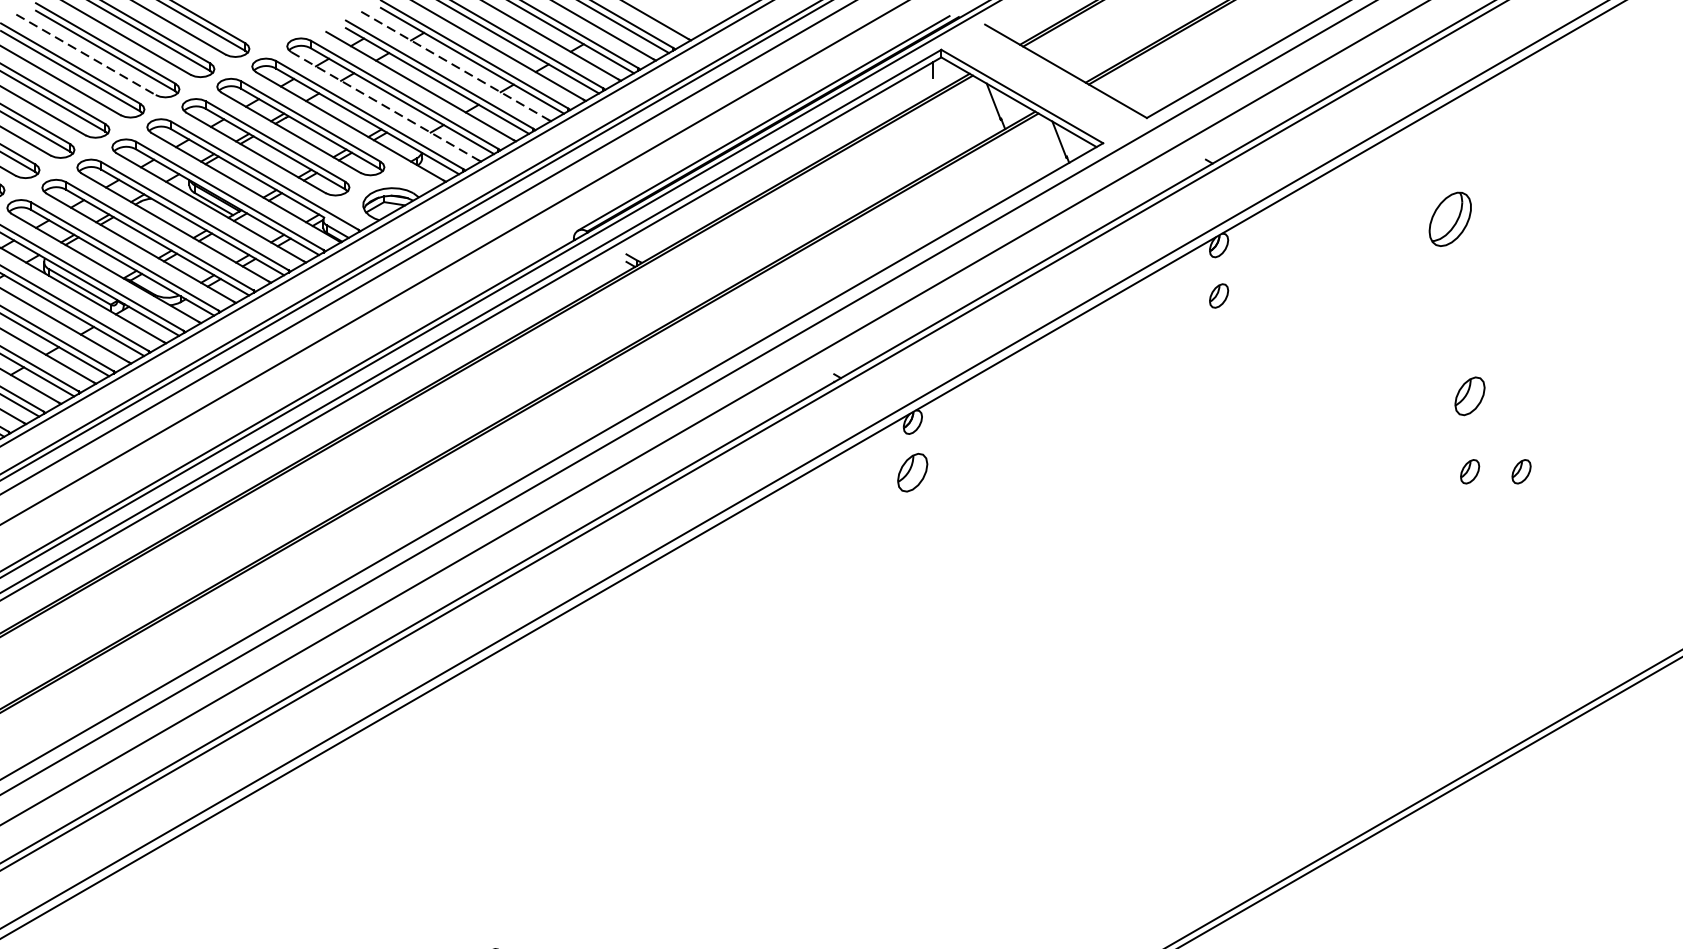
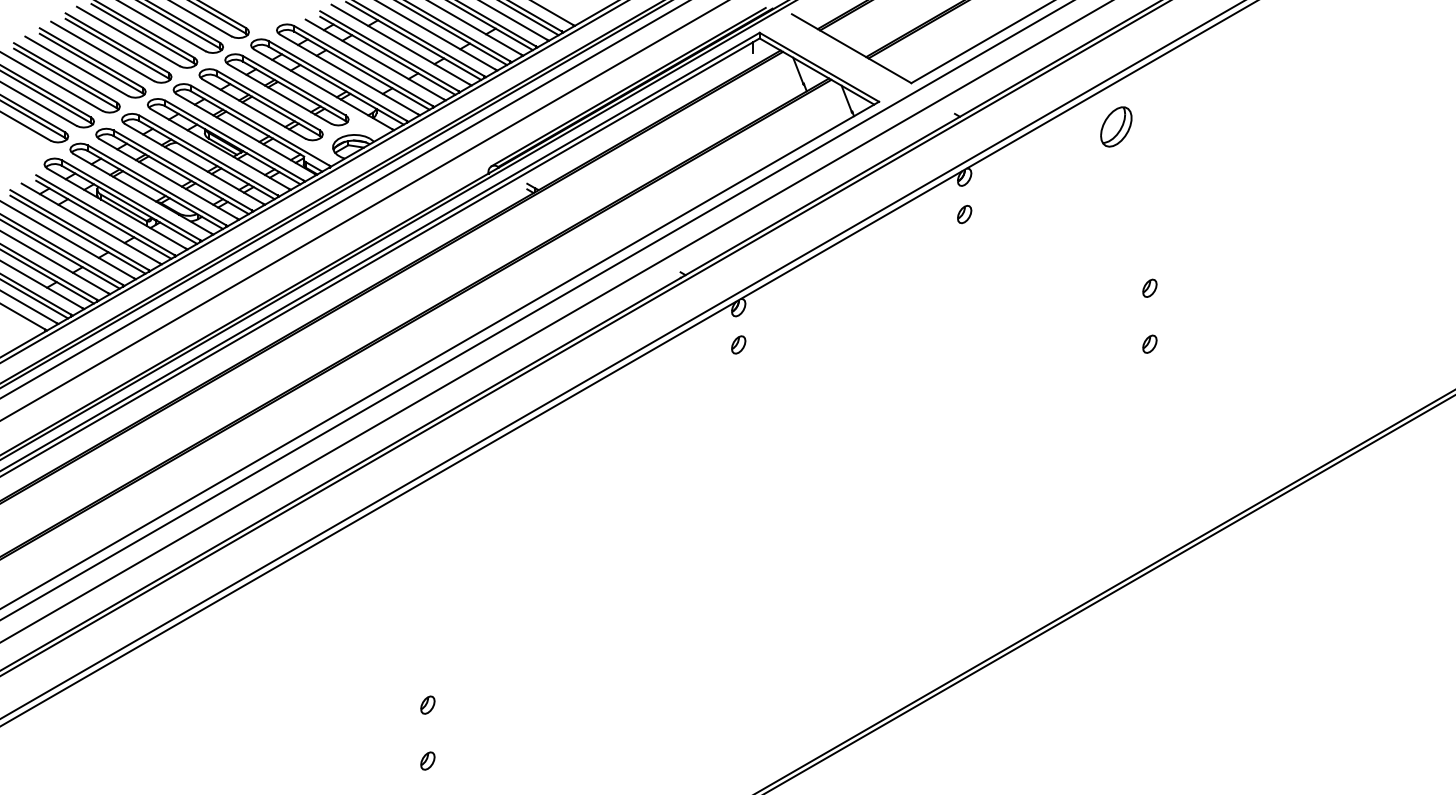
line: (86, 54) -> (128, 36), dashed -> solid
line: (454, 65) -> (400, 44), dashed -> solid
line: (385, 106) -> (349, 74), dashed -> solid
part: (1450, 218) -> (1116, 126), moved
part: (1469, 394) -> (1149, 287), size x0.62
part: (1520, 470) -> (1187, 343), removed
part: (912, 472) -> (738, 344), size x0.62

